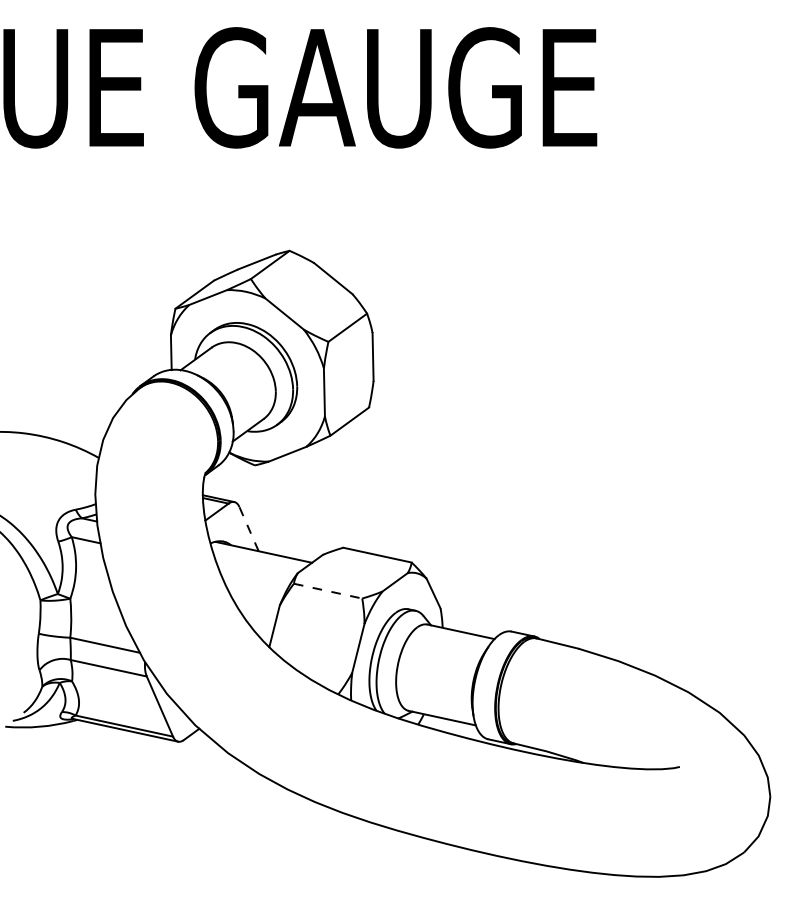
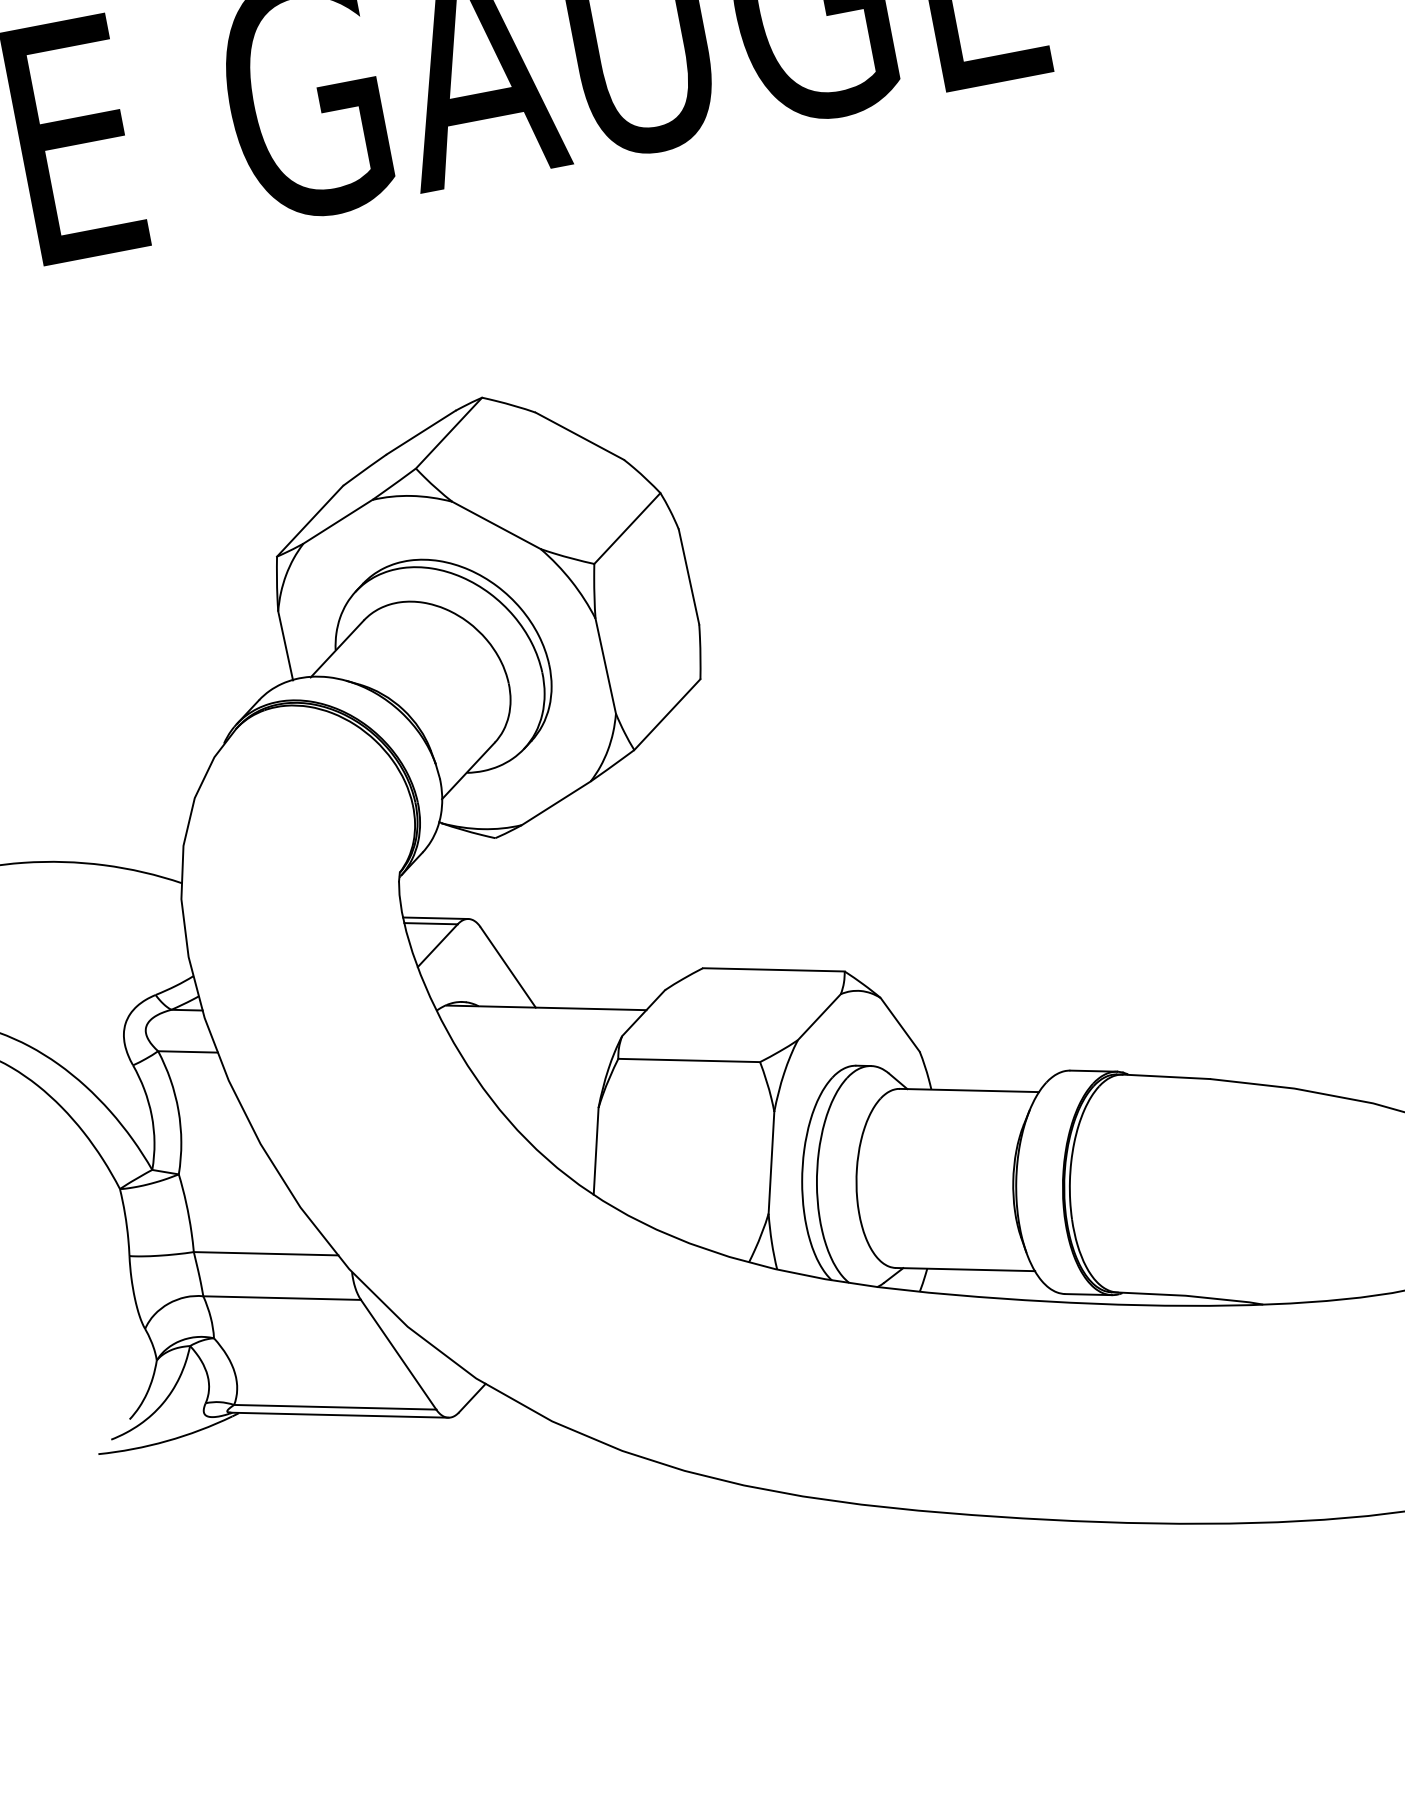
line: (248, 528) -> (506, 966), dashed -> solid
line: (328, 591) -> (690, 1061), dashed -> solid

